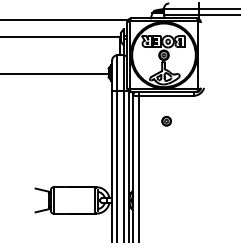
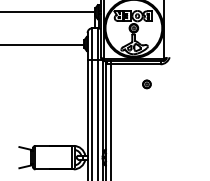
part: (166, 121) -> (146, 84), moved

